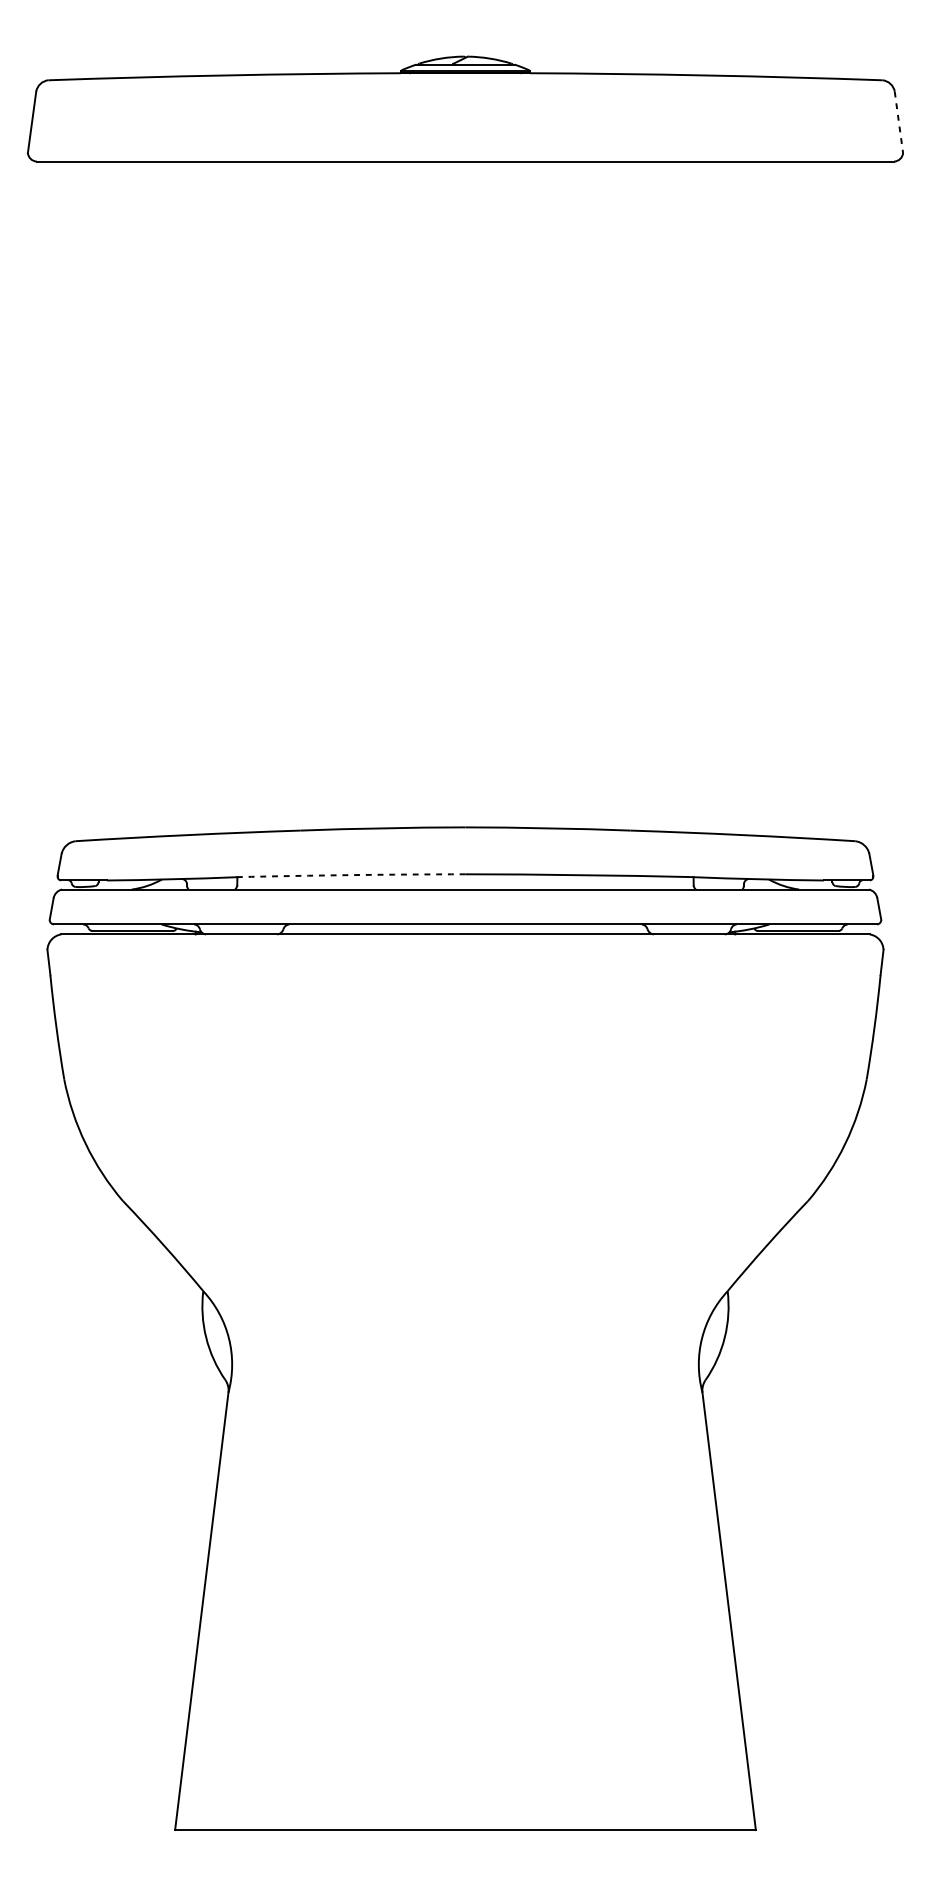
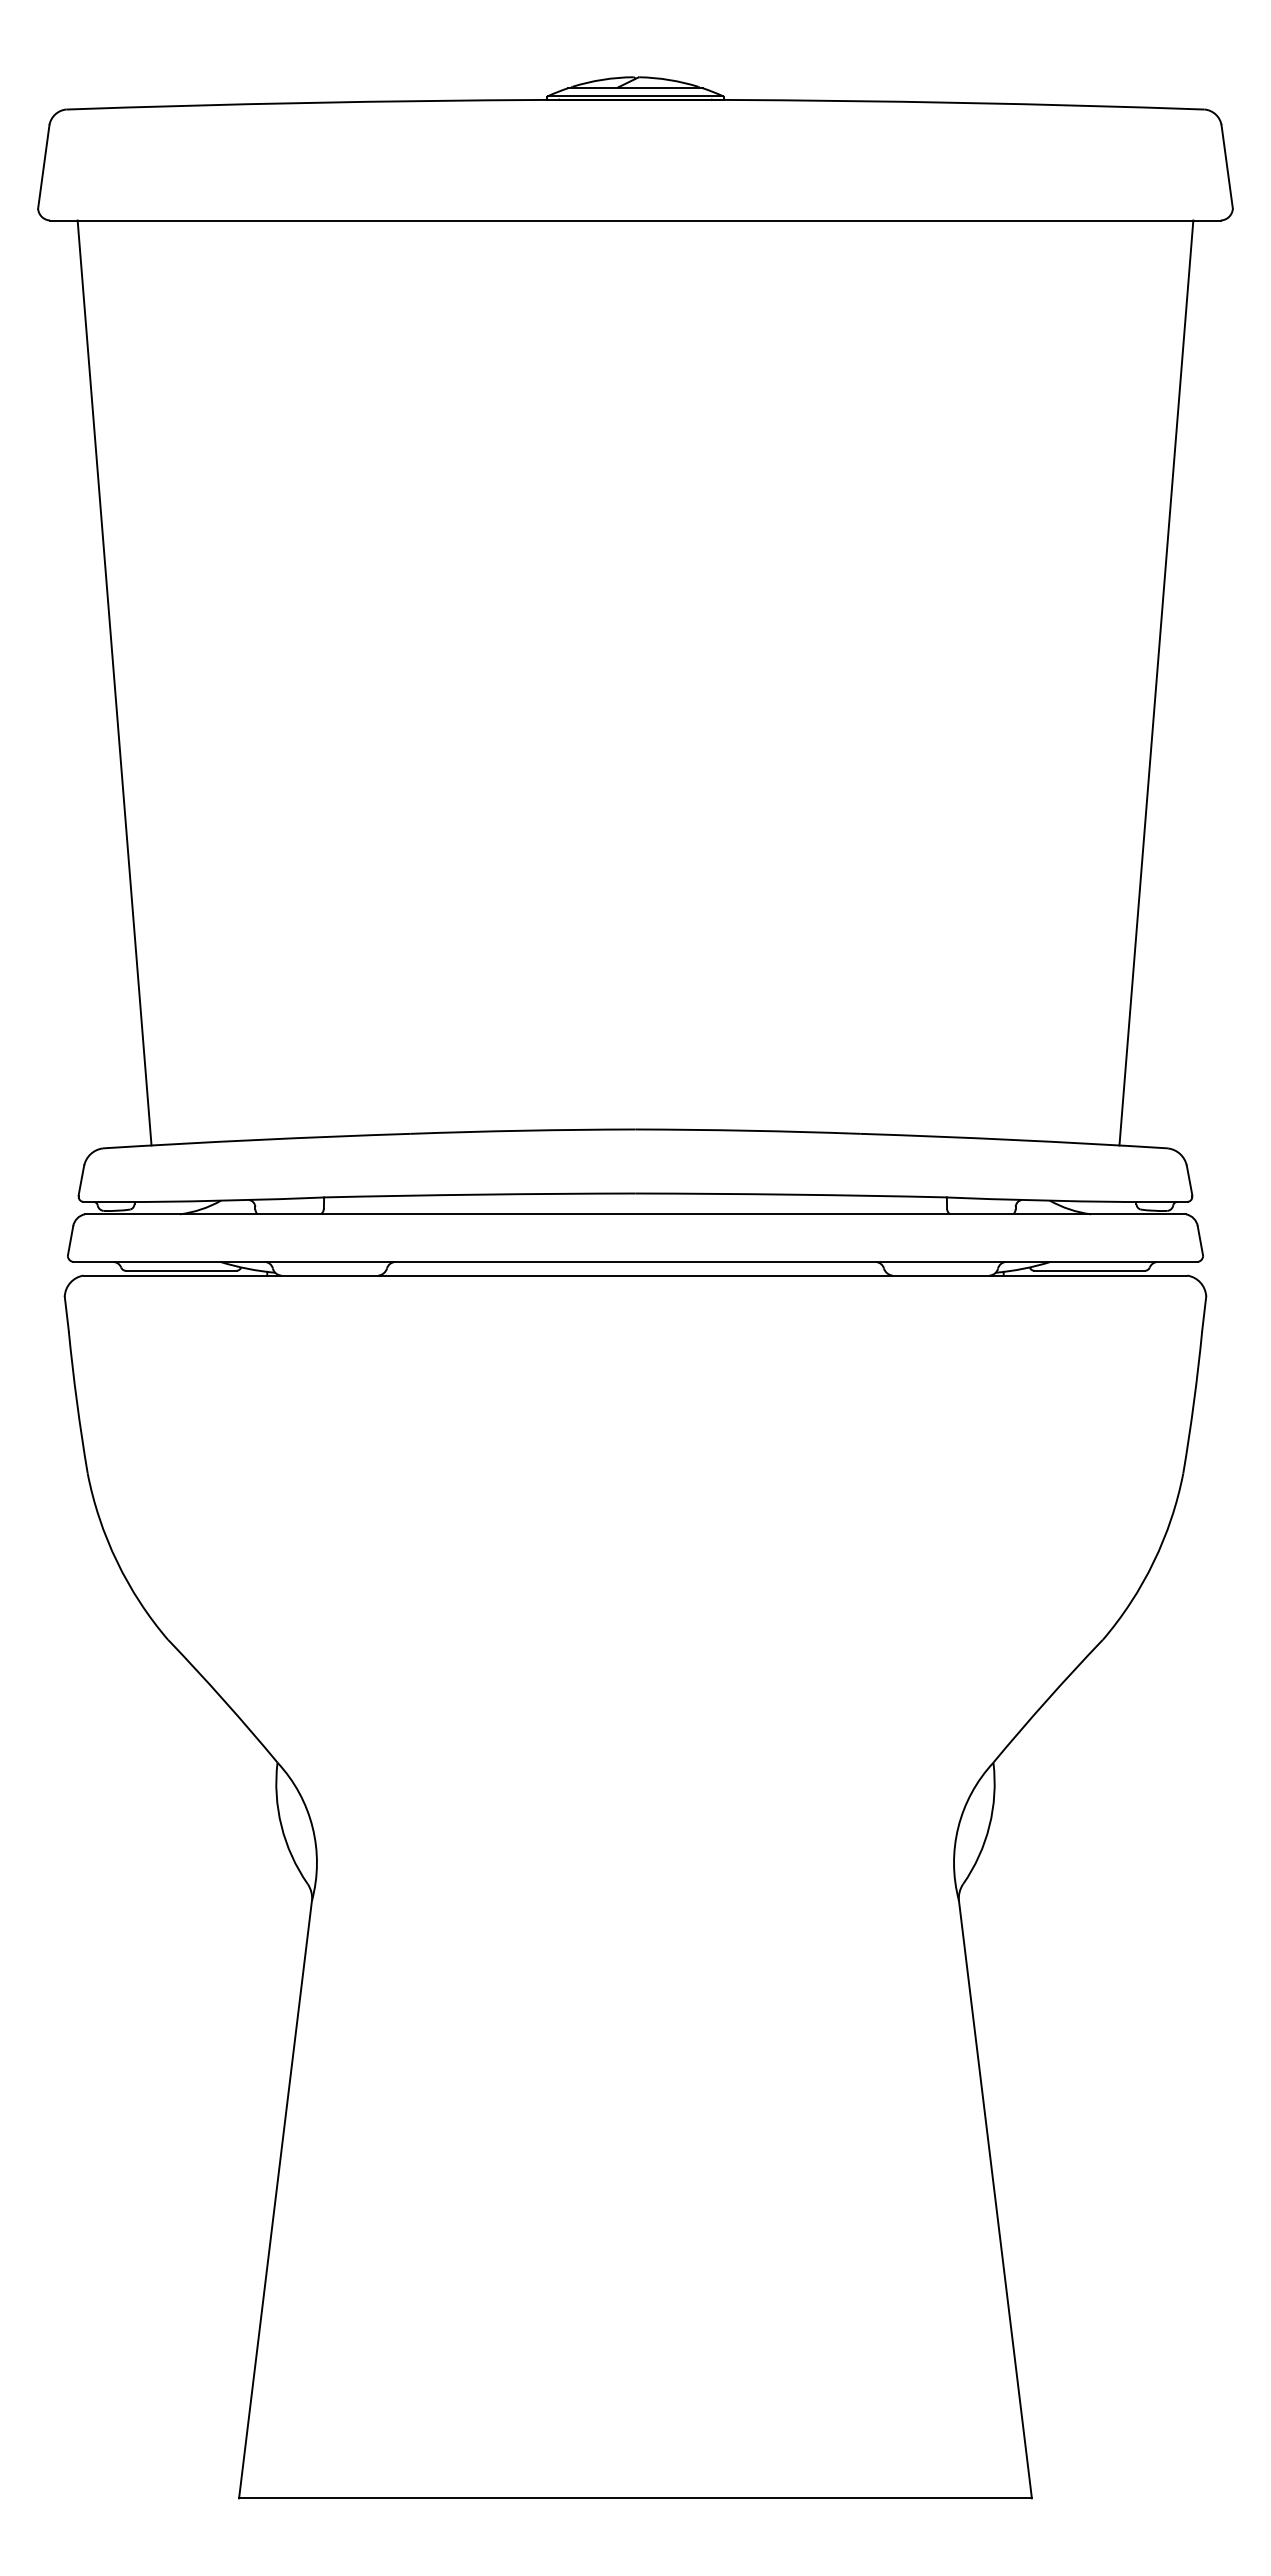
line: (899, 122) -> (1227, 167), dashed -> solid
line: (83, 499) -> (114, 682), added
line: (847, 499) -> (1156, 682), added
arc: (351, 875) -> (479, 1194), dashed -> solid

